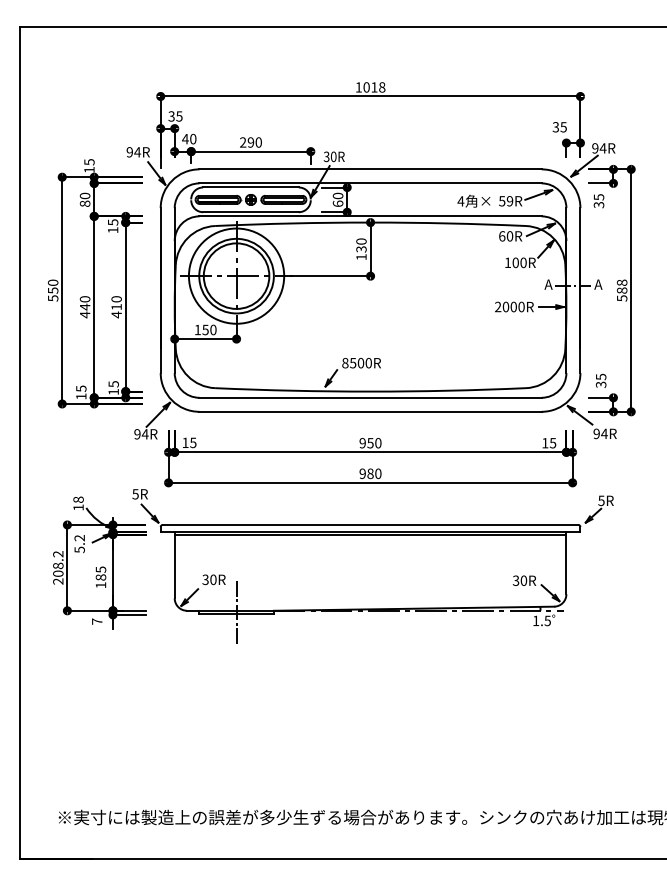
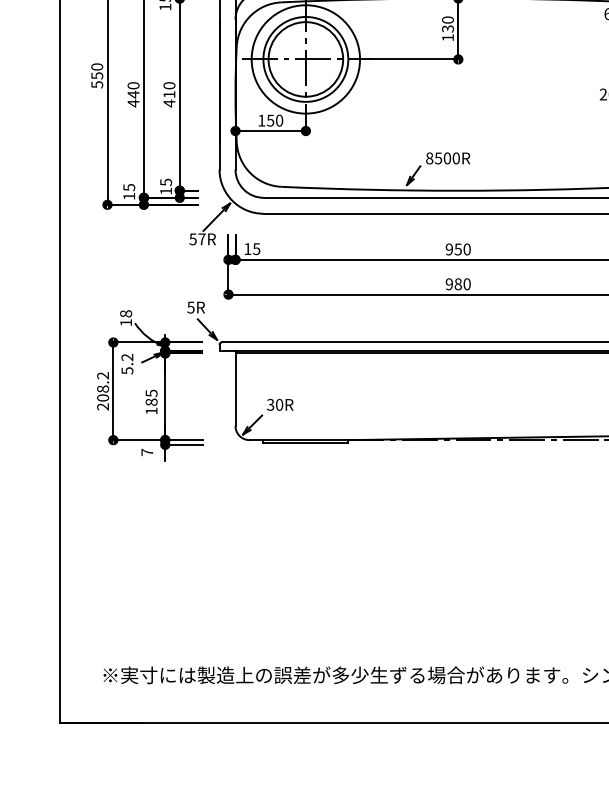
text: (141, 434) -> (197, 239), 94R -> 57R
line: (236, 611) -> (305, 440), removed

